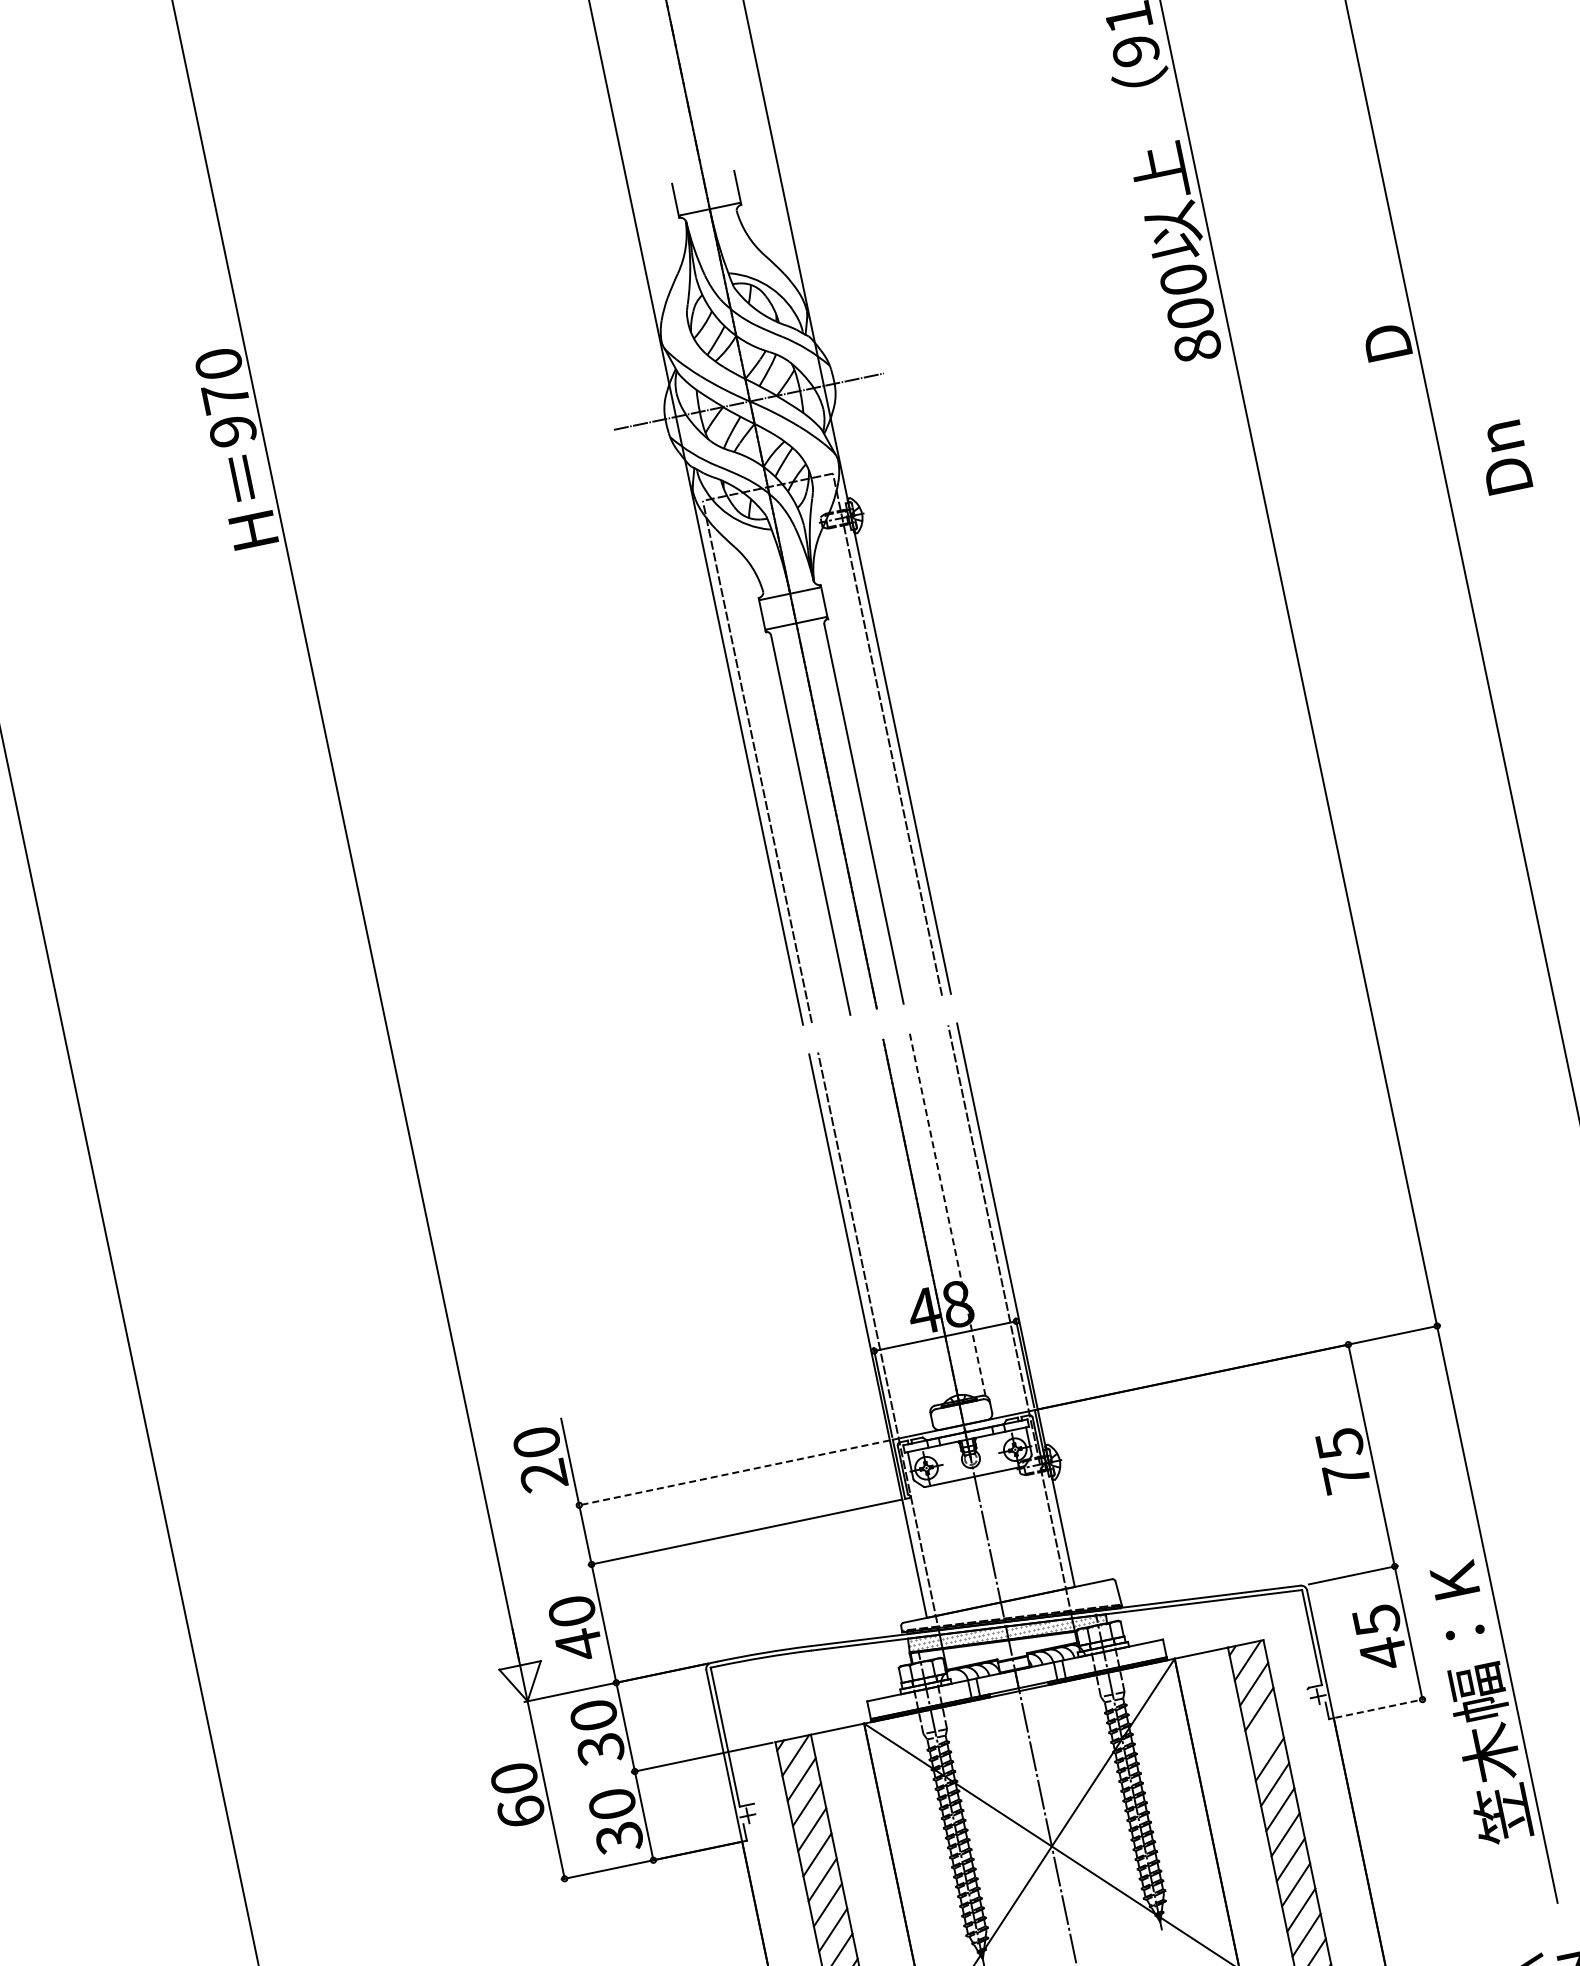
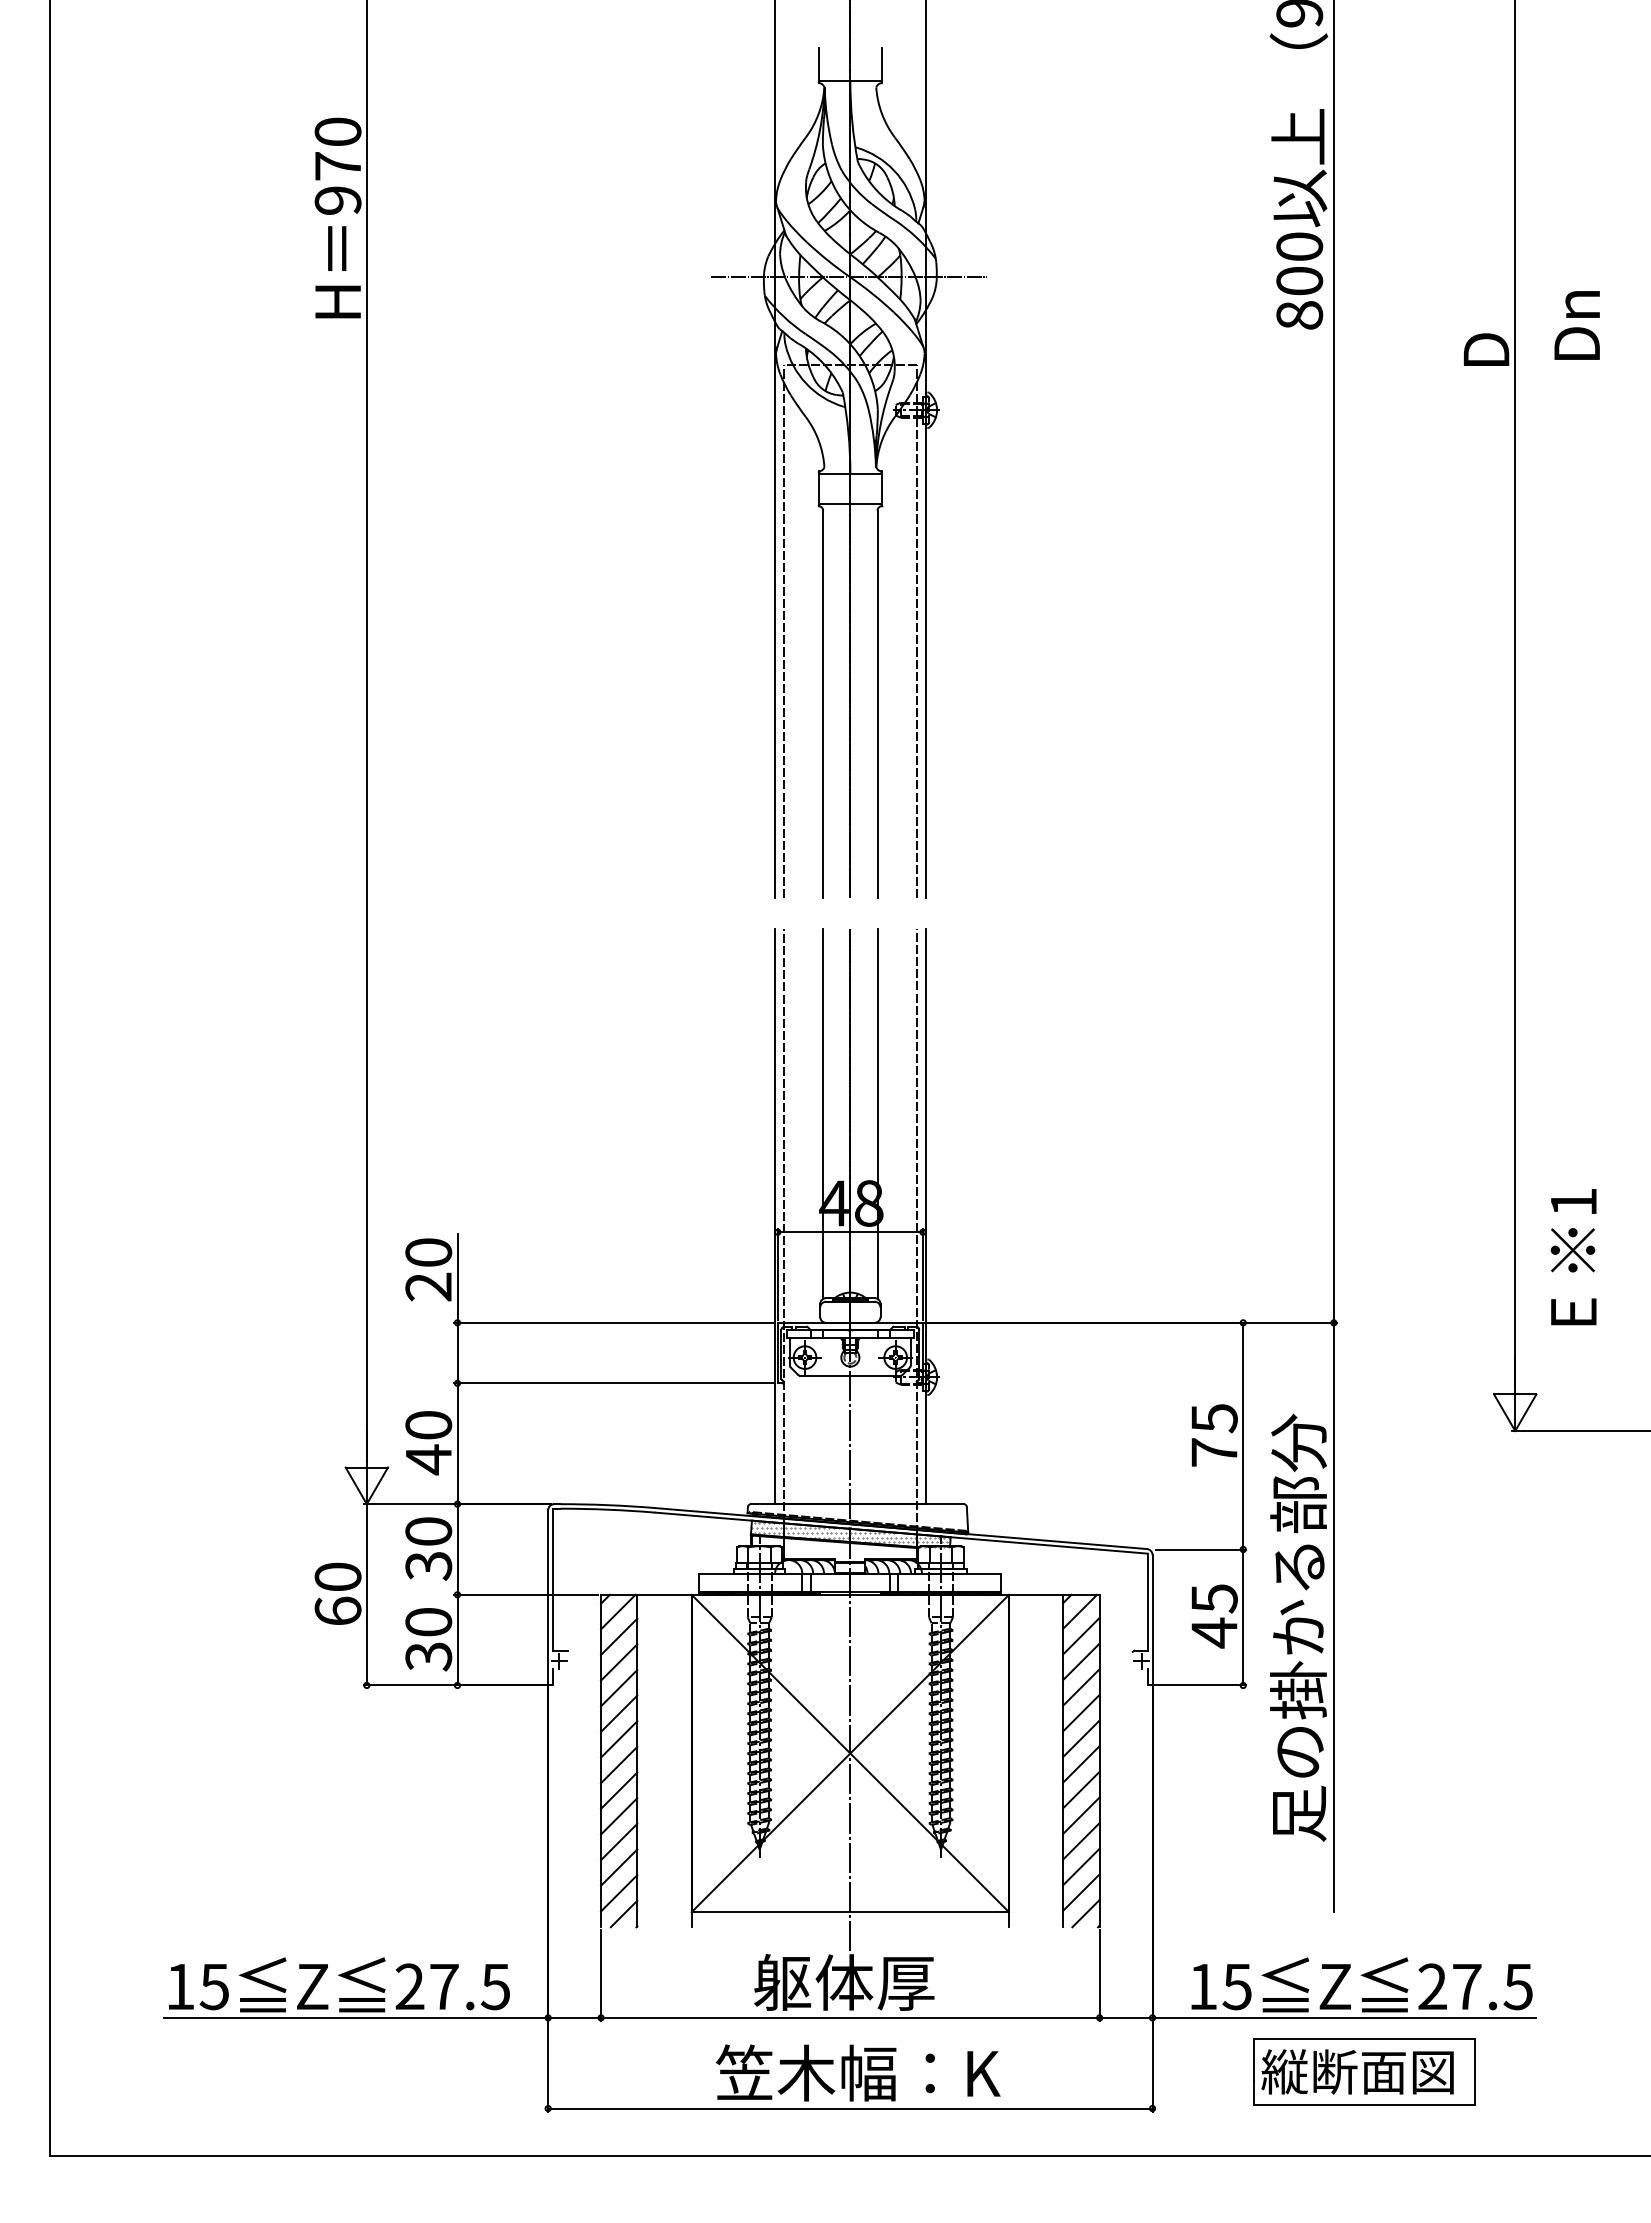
text: (1503, 457) -> (1576, 325), moved
line: (947, 1214) -> (877, 1113), dashed -> solid
line: (894, 1225) -> (823, 1113), added
line: (732, 1472) -> (614, 1322), dashed -> solid
text: (1463, 1631) -> (1297, 1627), 笠木幅：K -> 足の掛かる部分
line: (1380, 1708) -> (1200, 1685), dashed -> solid
line: (1264, 1734) -> (1081, 1687), added

